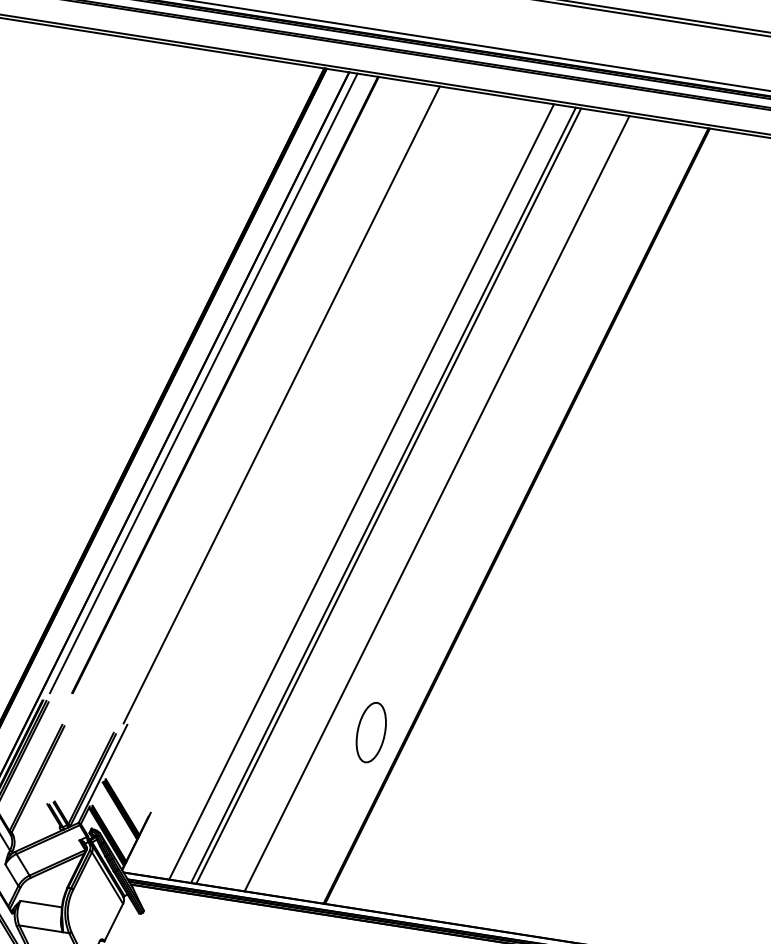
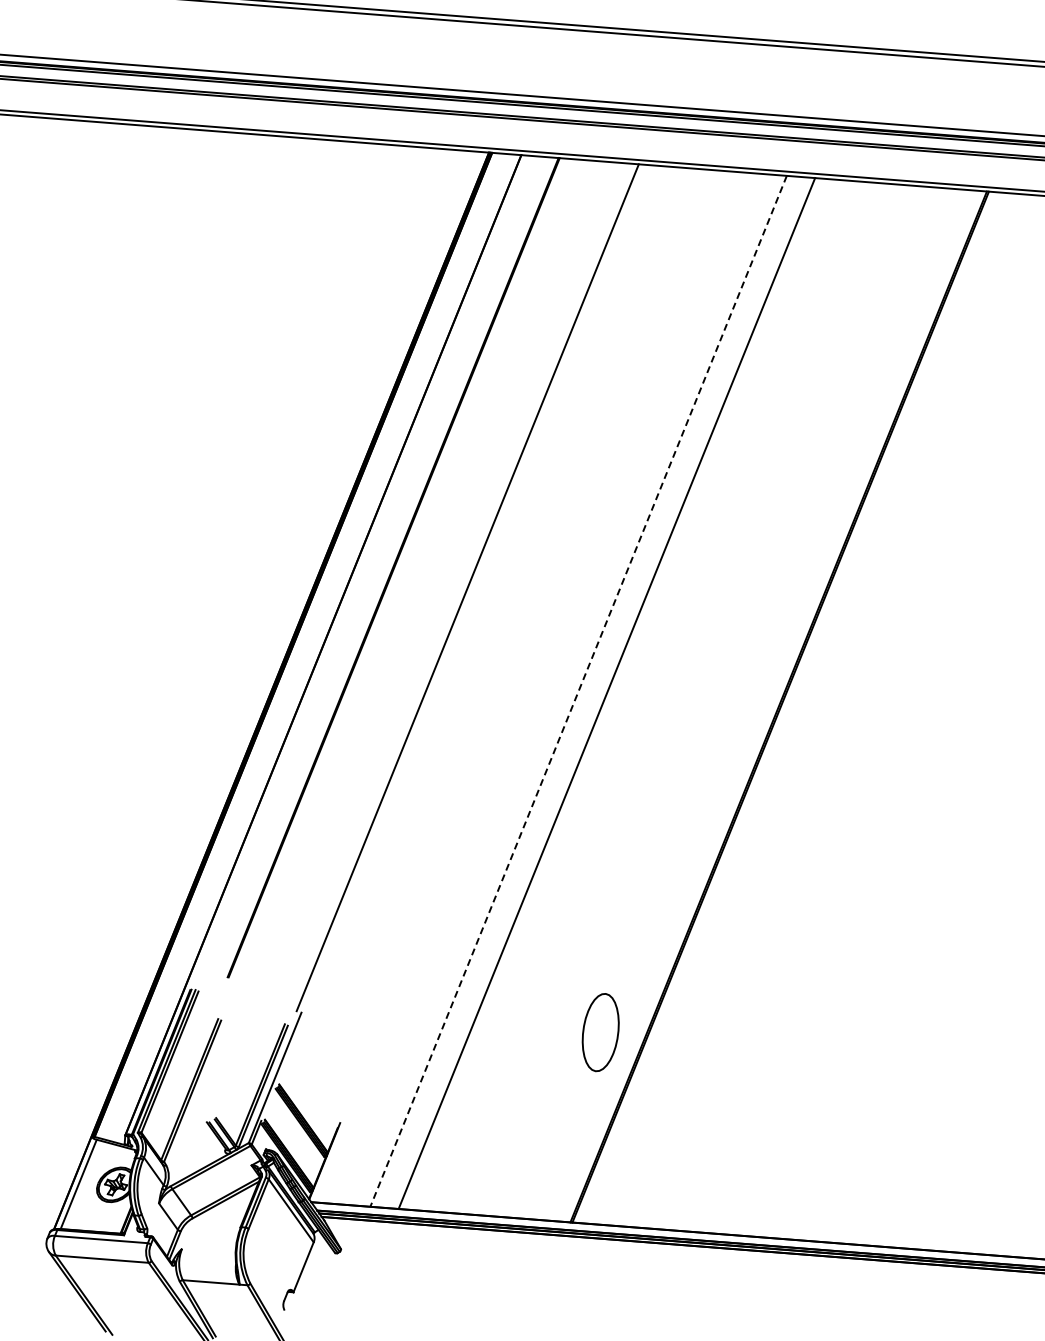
line: (203, 383) -> (365, 567), removed
line: (361, 492) -> (578, 691), solid -> dashed
line: (388, 495) -> (613, 693), removed
line: (437, 503) -> (676, 698), removed
part: (371, 732) -> (600, 1032), moved
line: (40, 903) -> (208, 1250), removed

